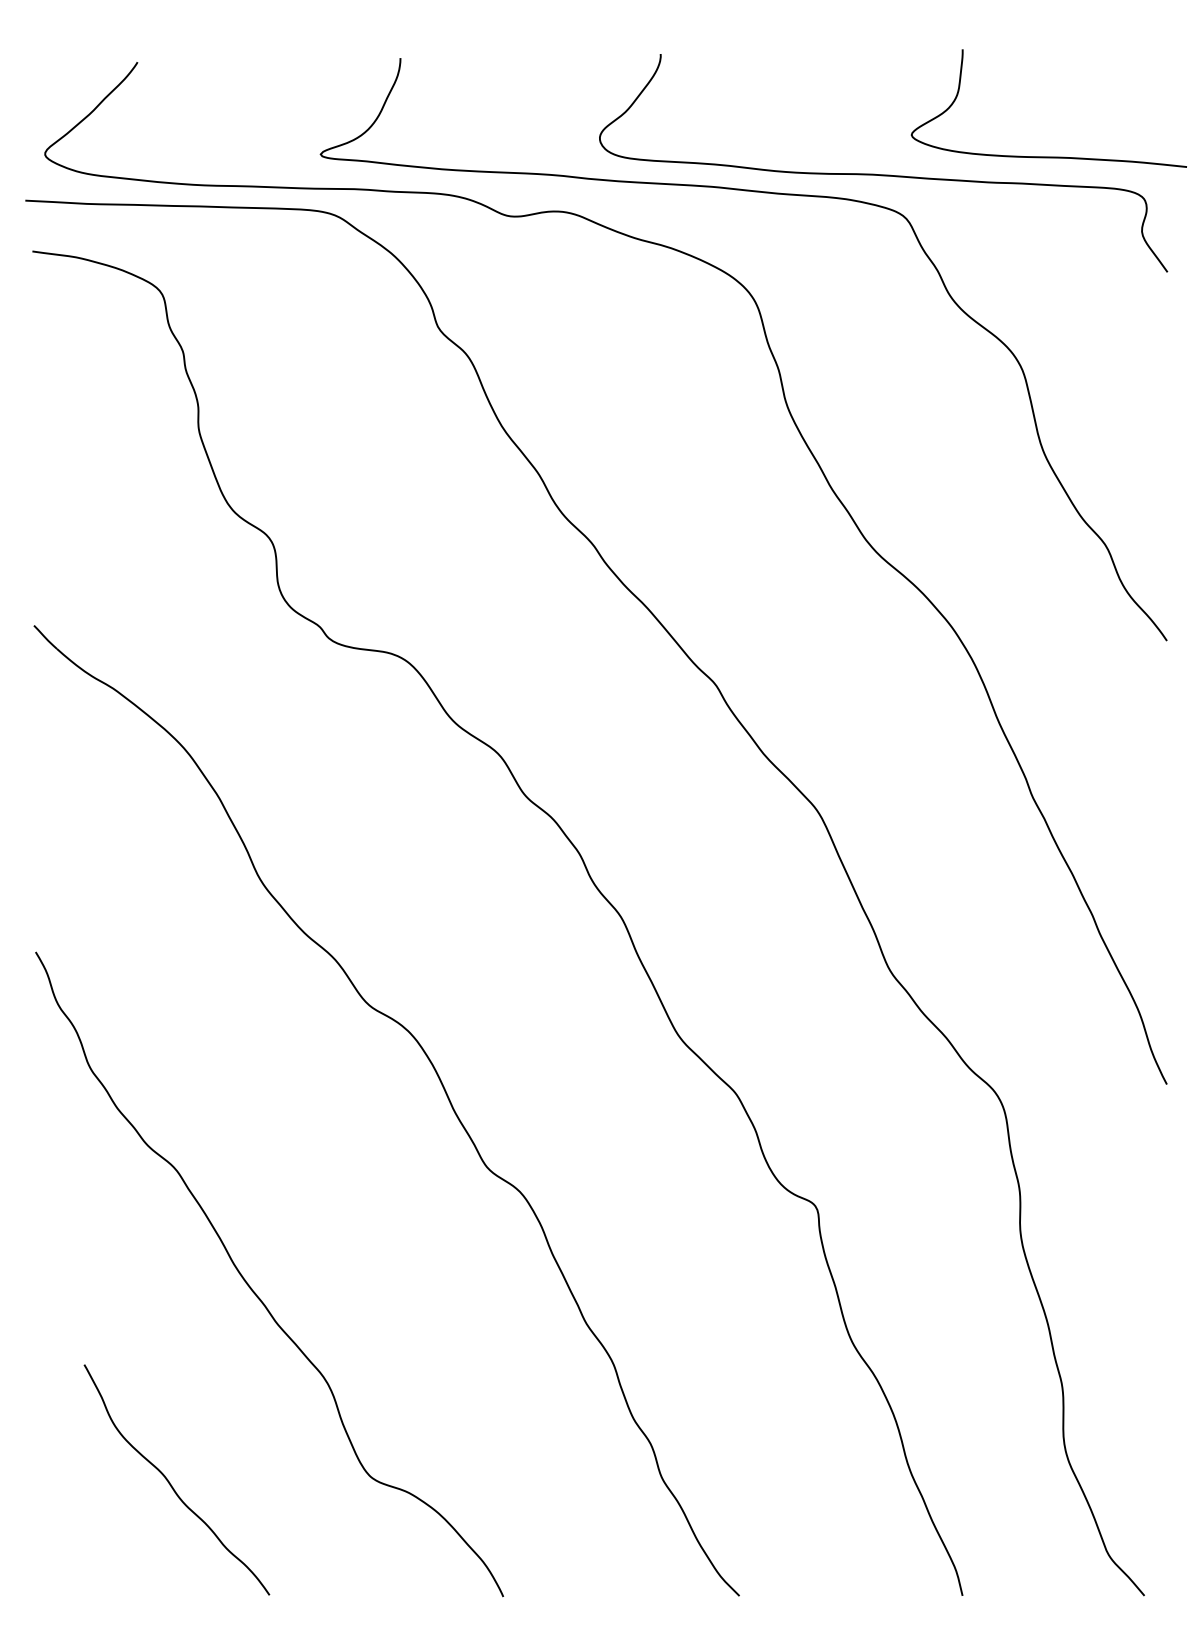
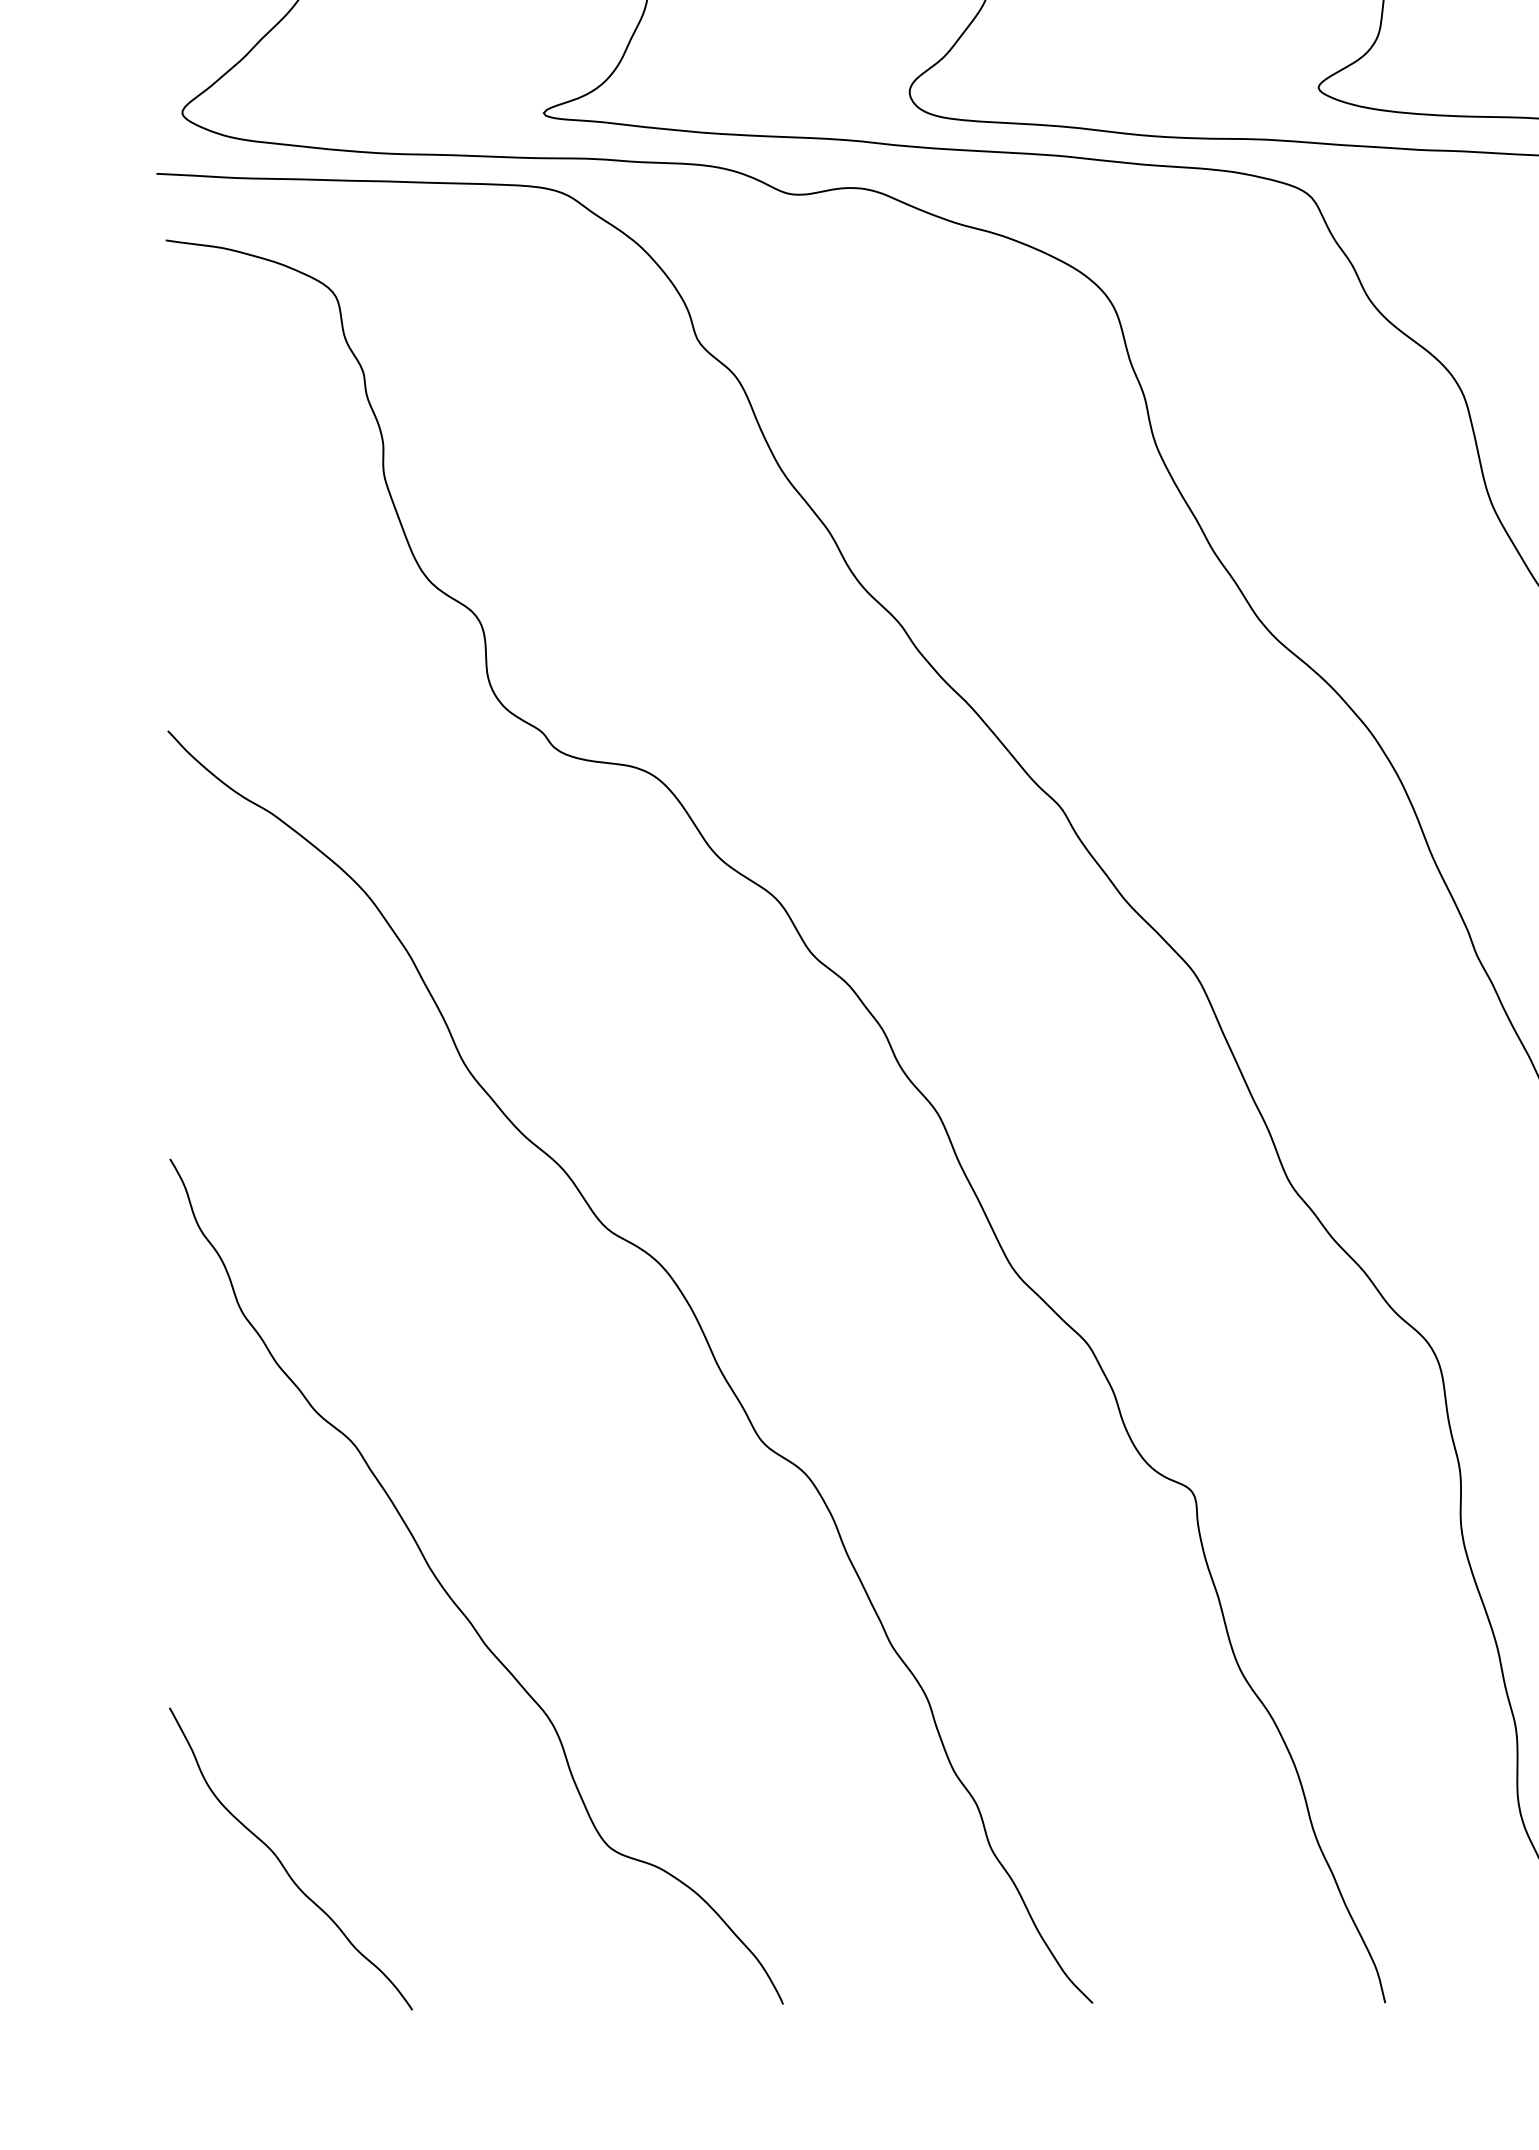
curve: (170, 1482) -> (282, 1862), moved

